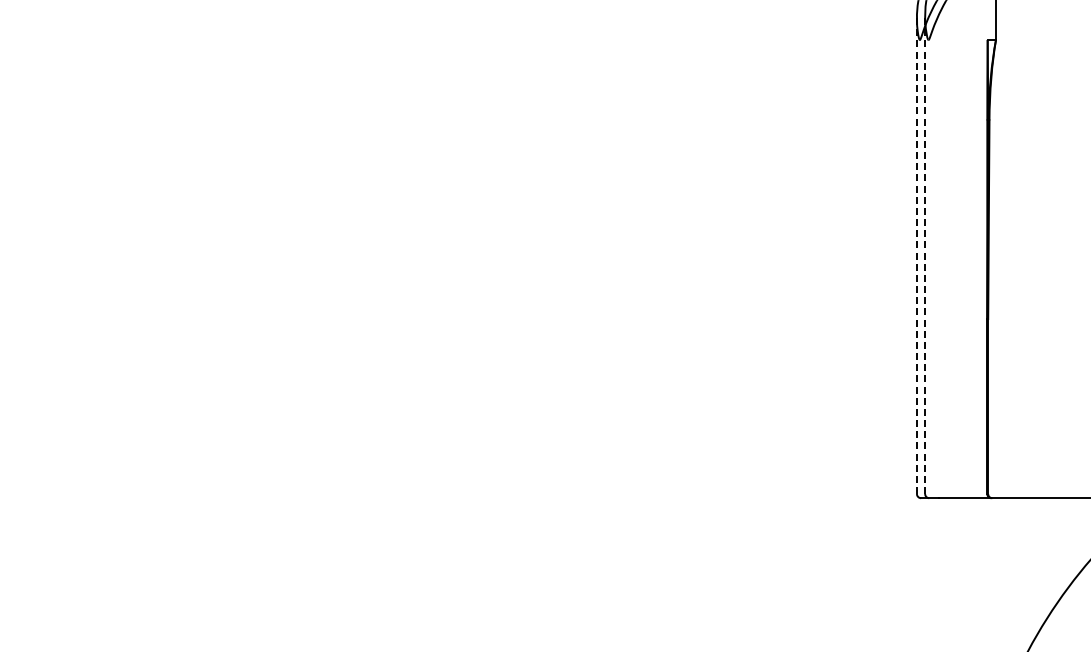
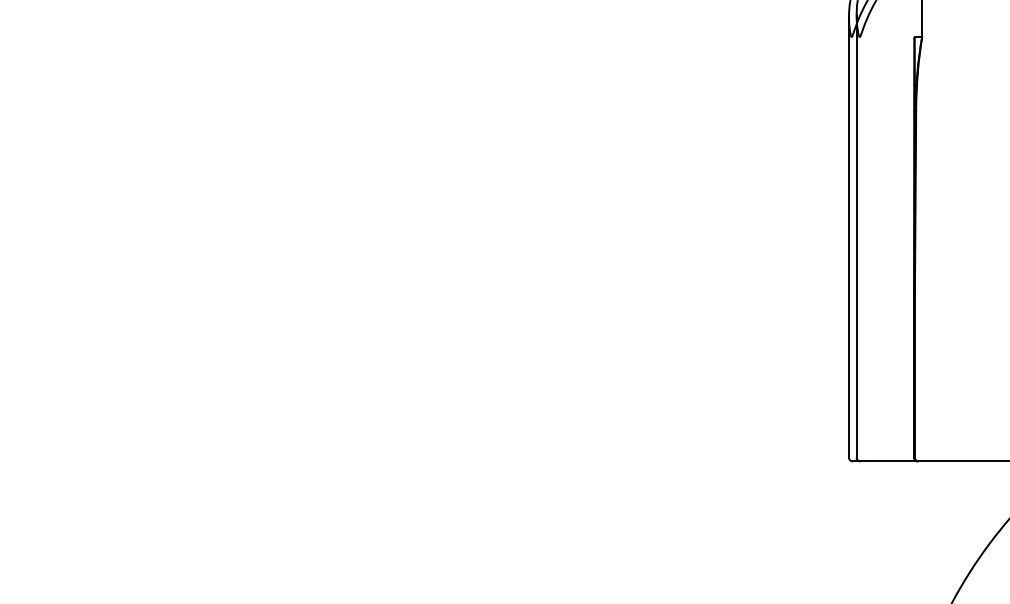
line: (925, 255) -> (856, 236), dashed -> solid
line: (916, 256) -> (848, 237), dashed -> solid

